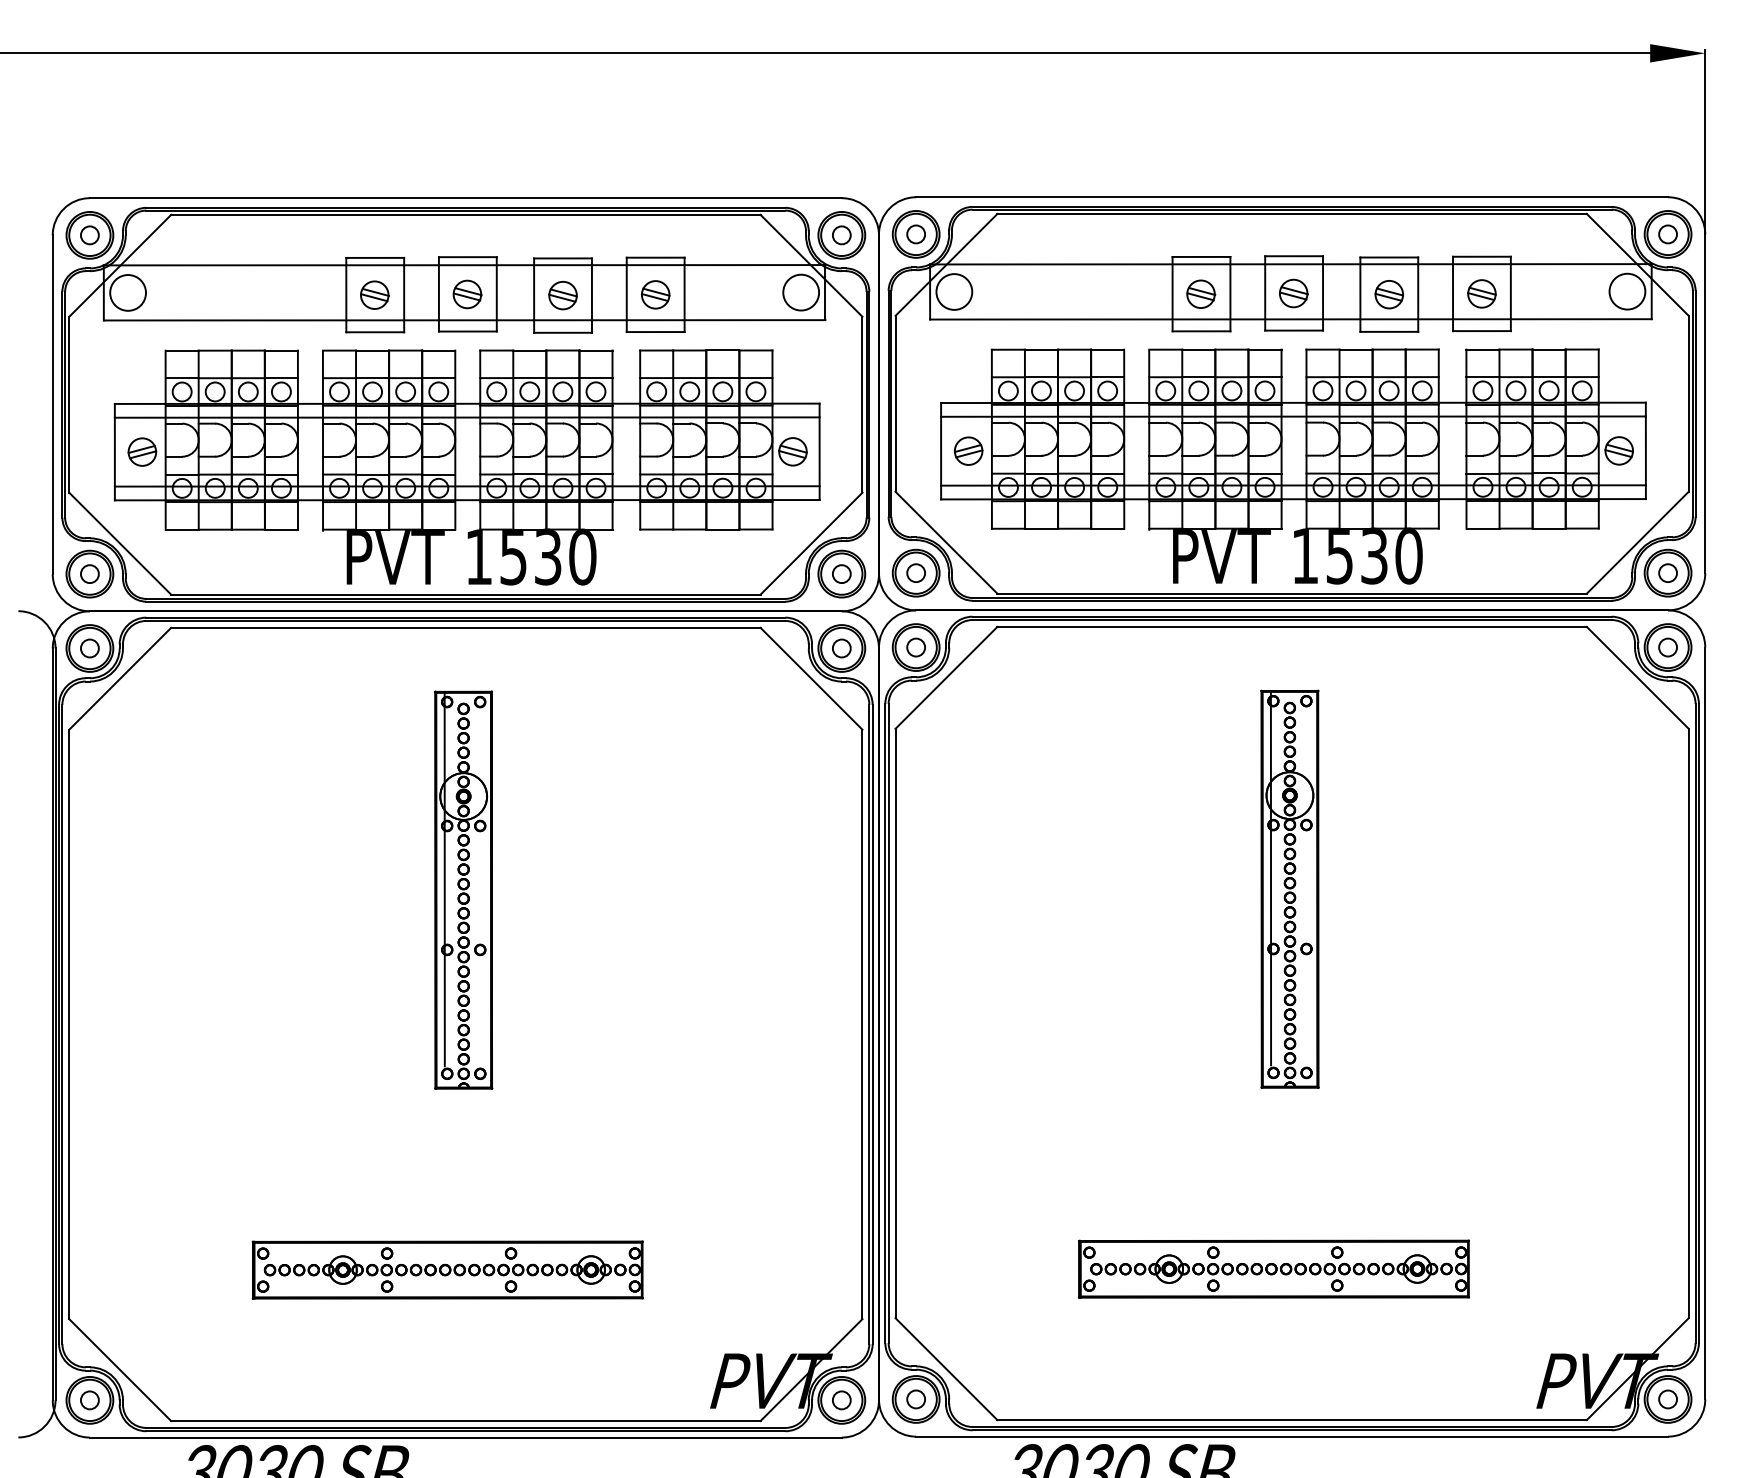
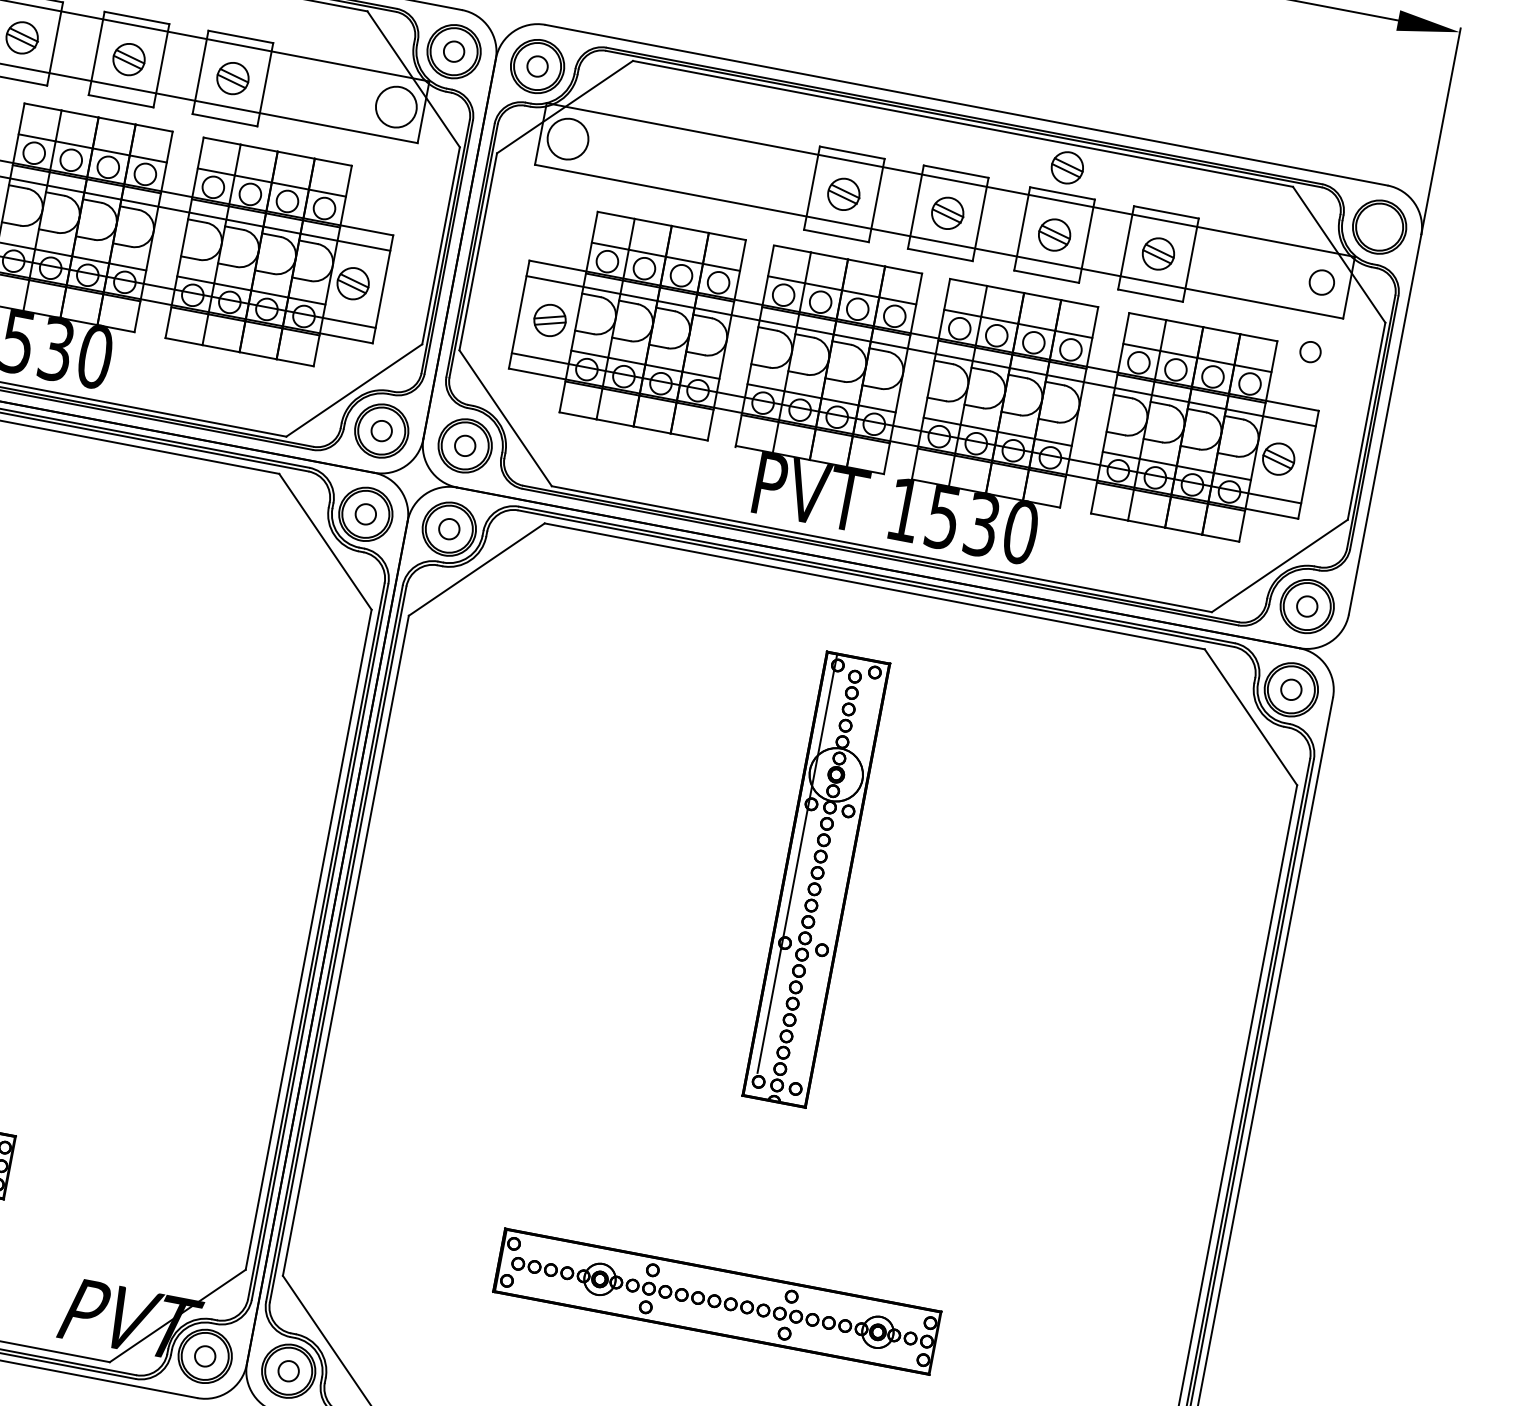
part: (1388, 234) -> (1066, 167), added
circle: (1667, 234) -> (1309, 352), moved
circle: (1627, 291) -> (1322, 282), size x0.6

